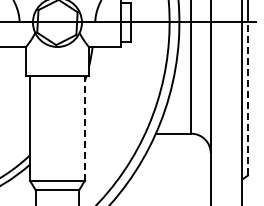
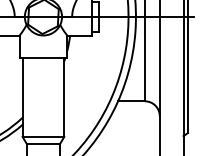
line: (248, 98) -> (188, 74), dashed -> solid
line: (84, 128) -> (63, 97), dashed -> solid

